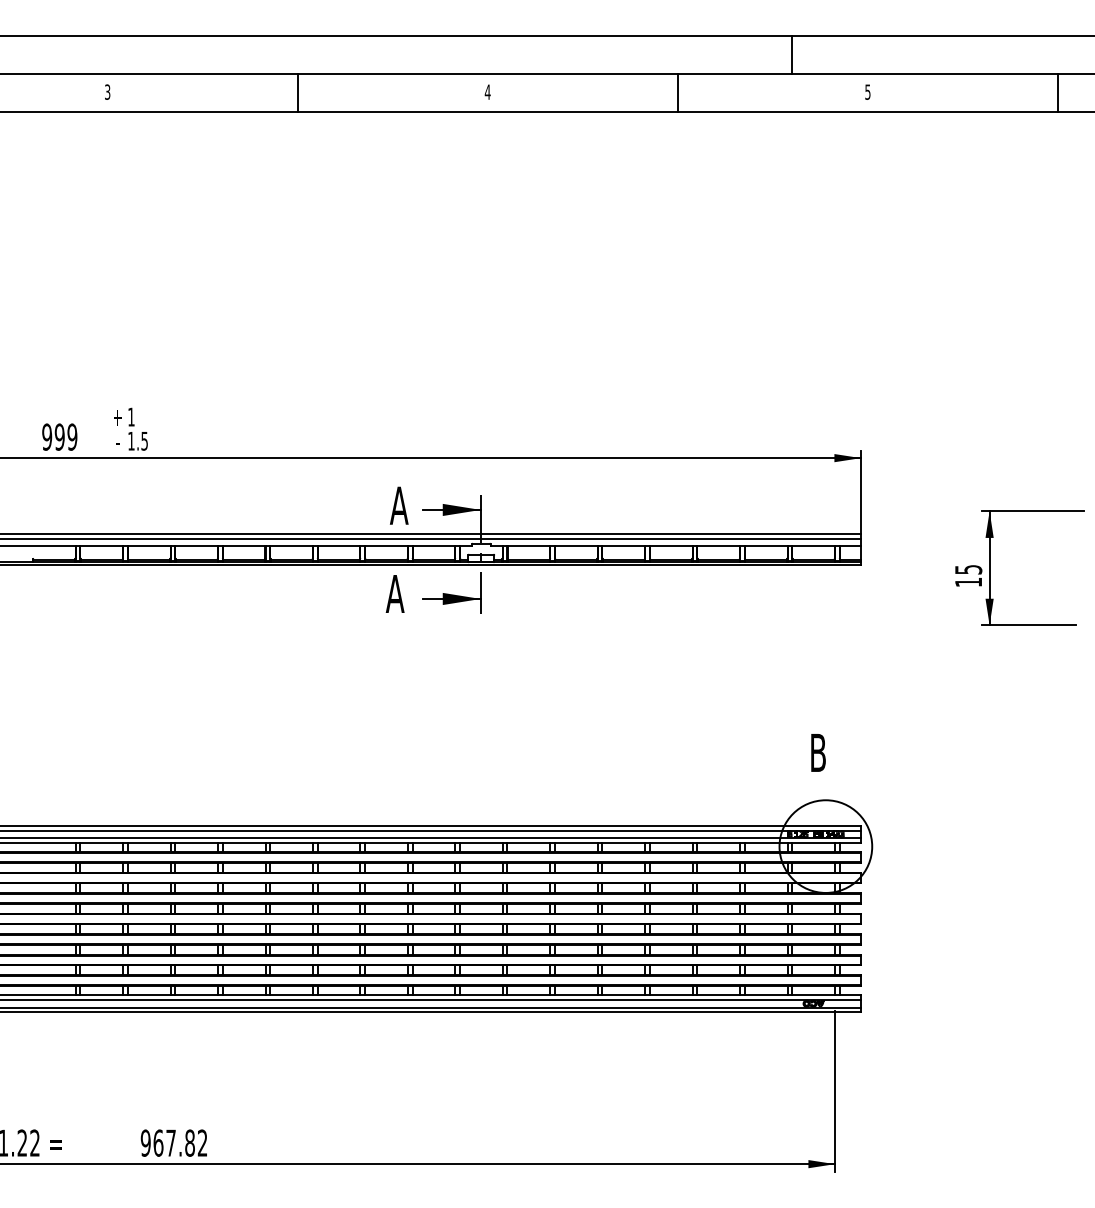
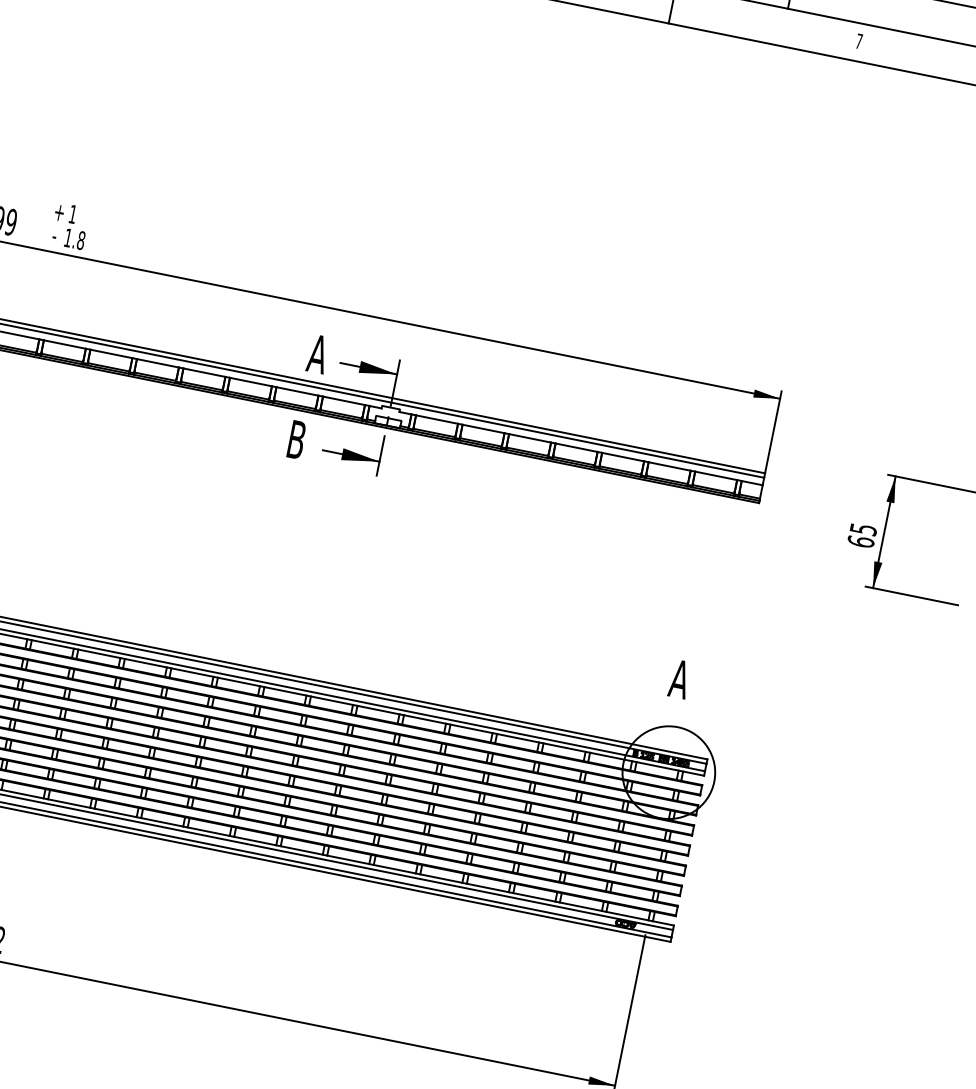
text: (867, 91) -> (858, 40), 5 -> 7
text: (144, 440) -> (81, 239), 1.5 -> 1.8
text: (968, 582) -> (860, 541), 15 -> 65
text: (394, 593) -> (296, 439), A -> B
text: (817, 752) -> (679, 678), B -> A

